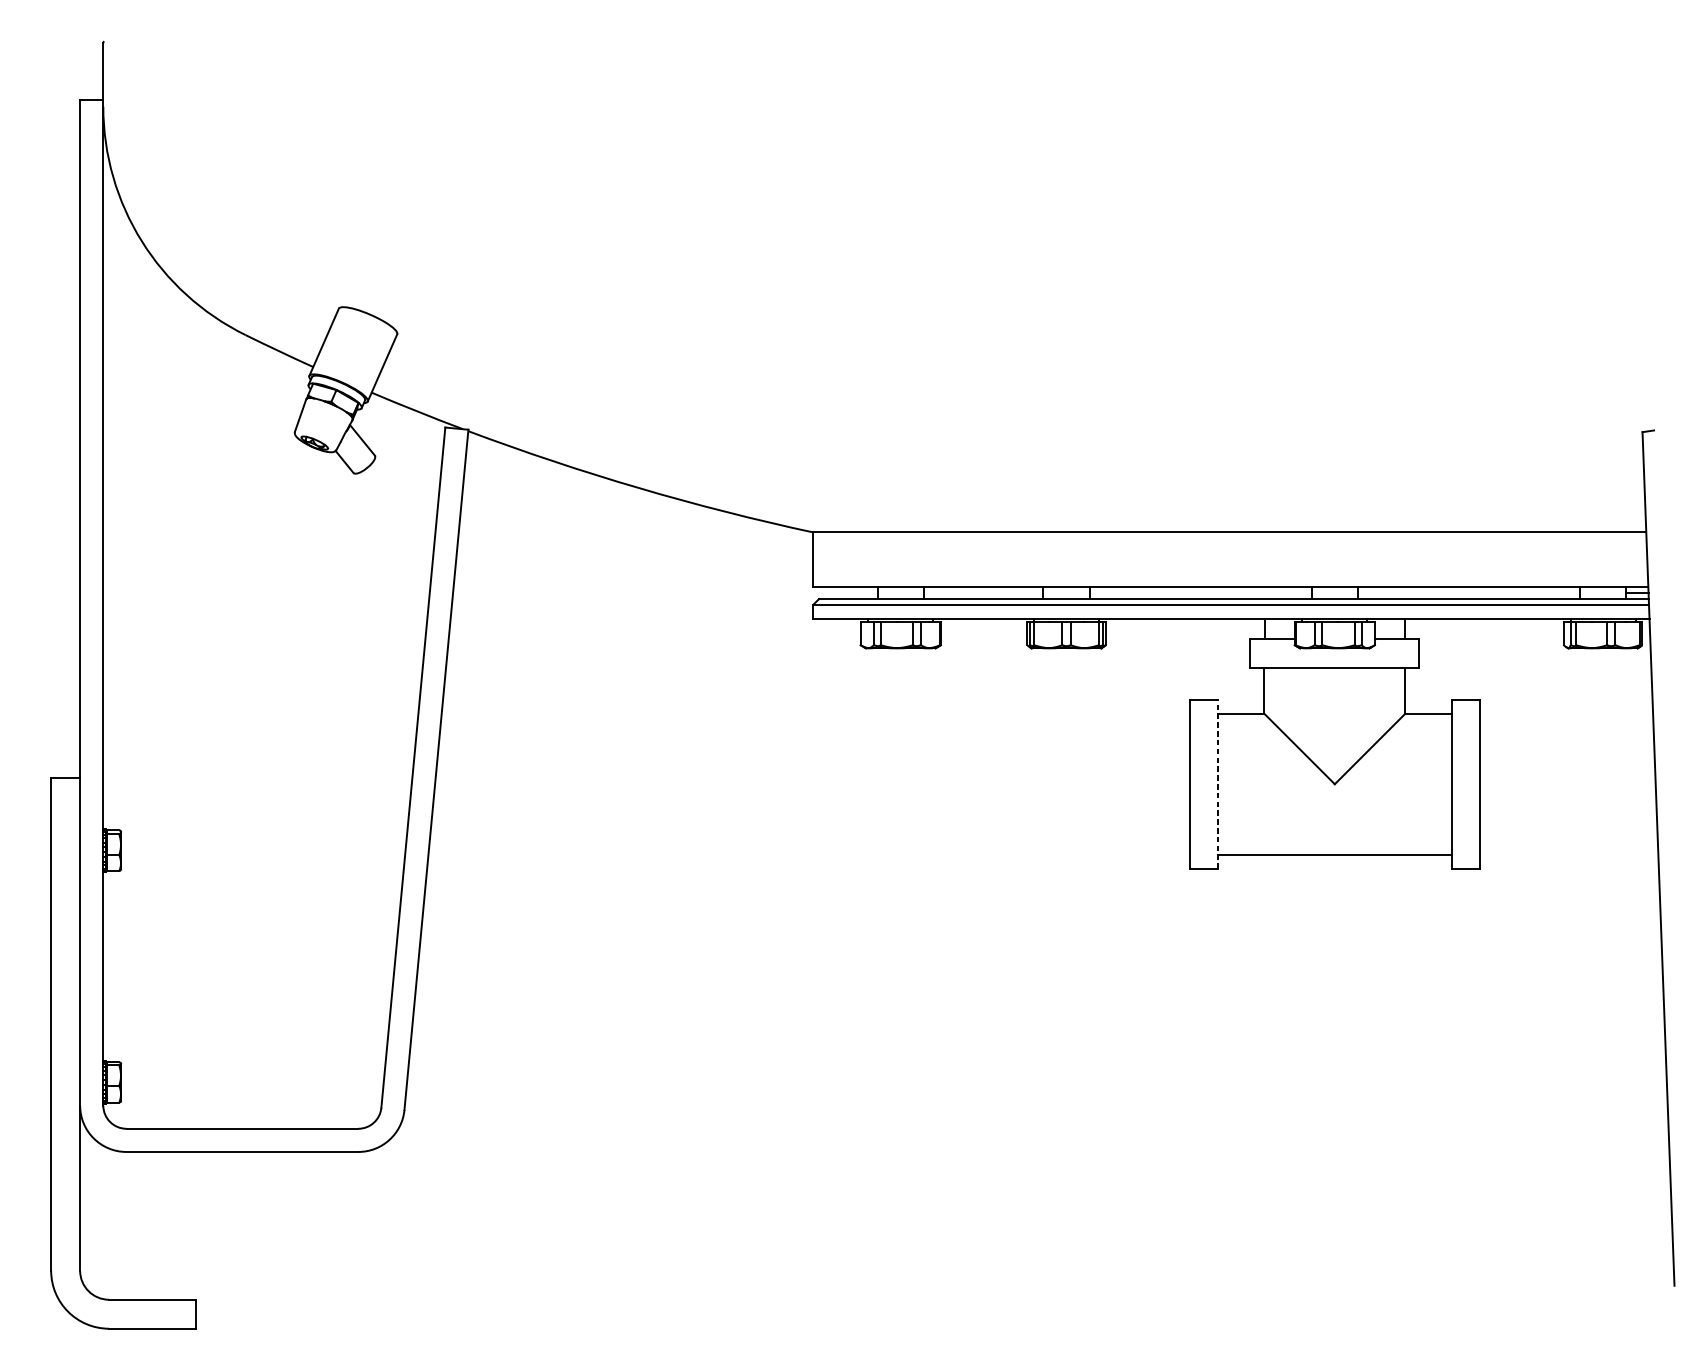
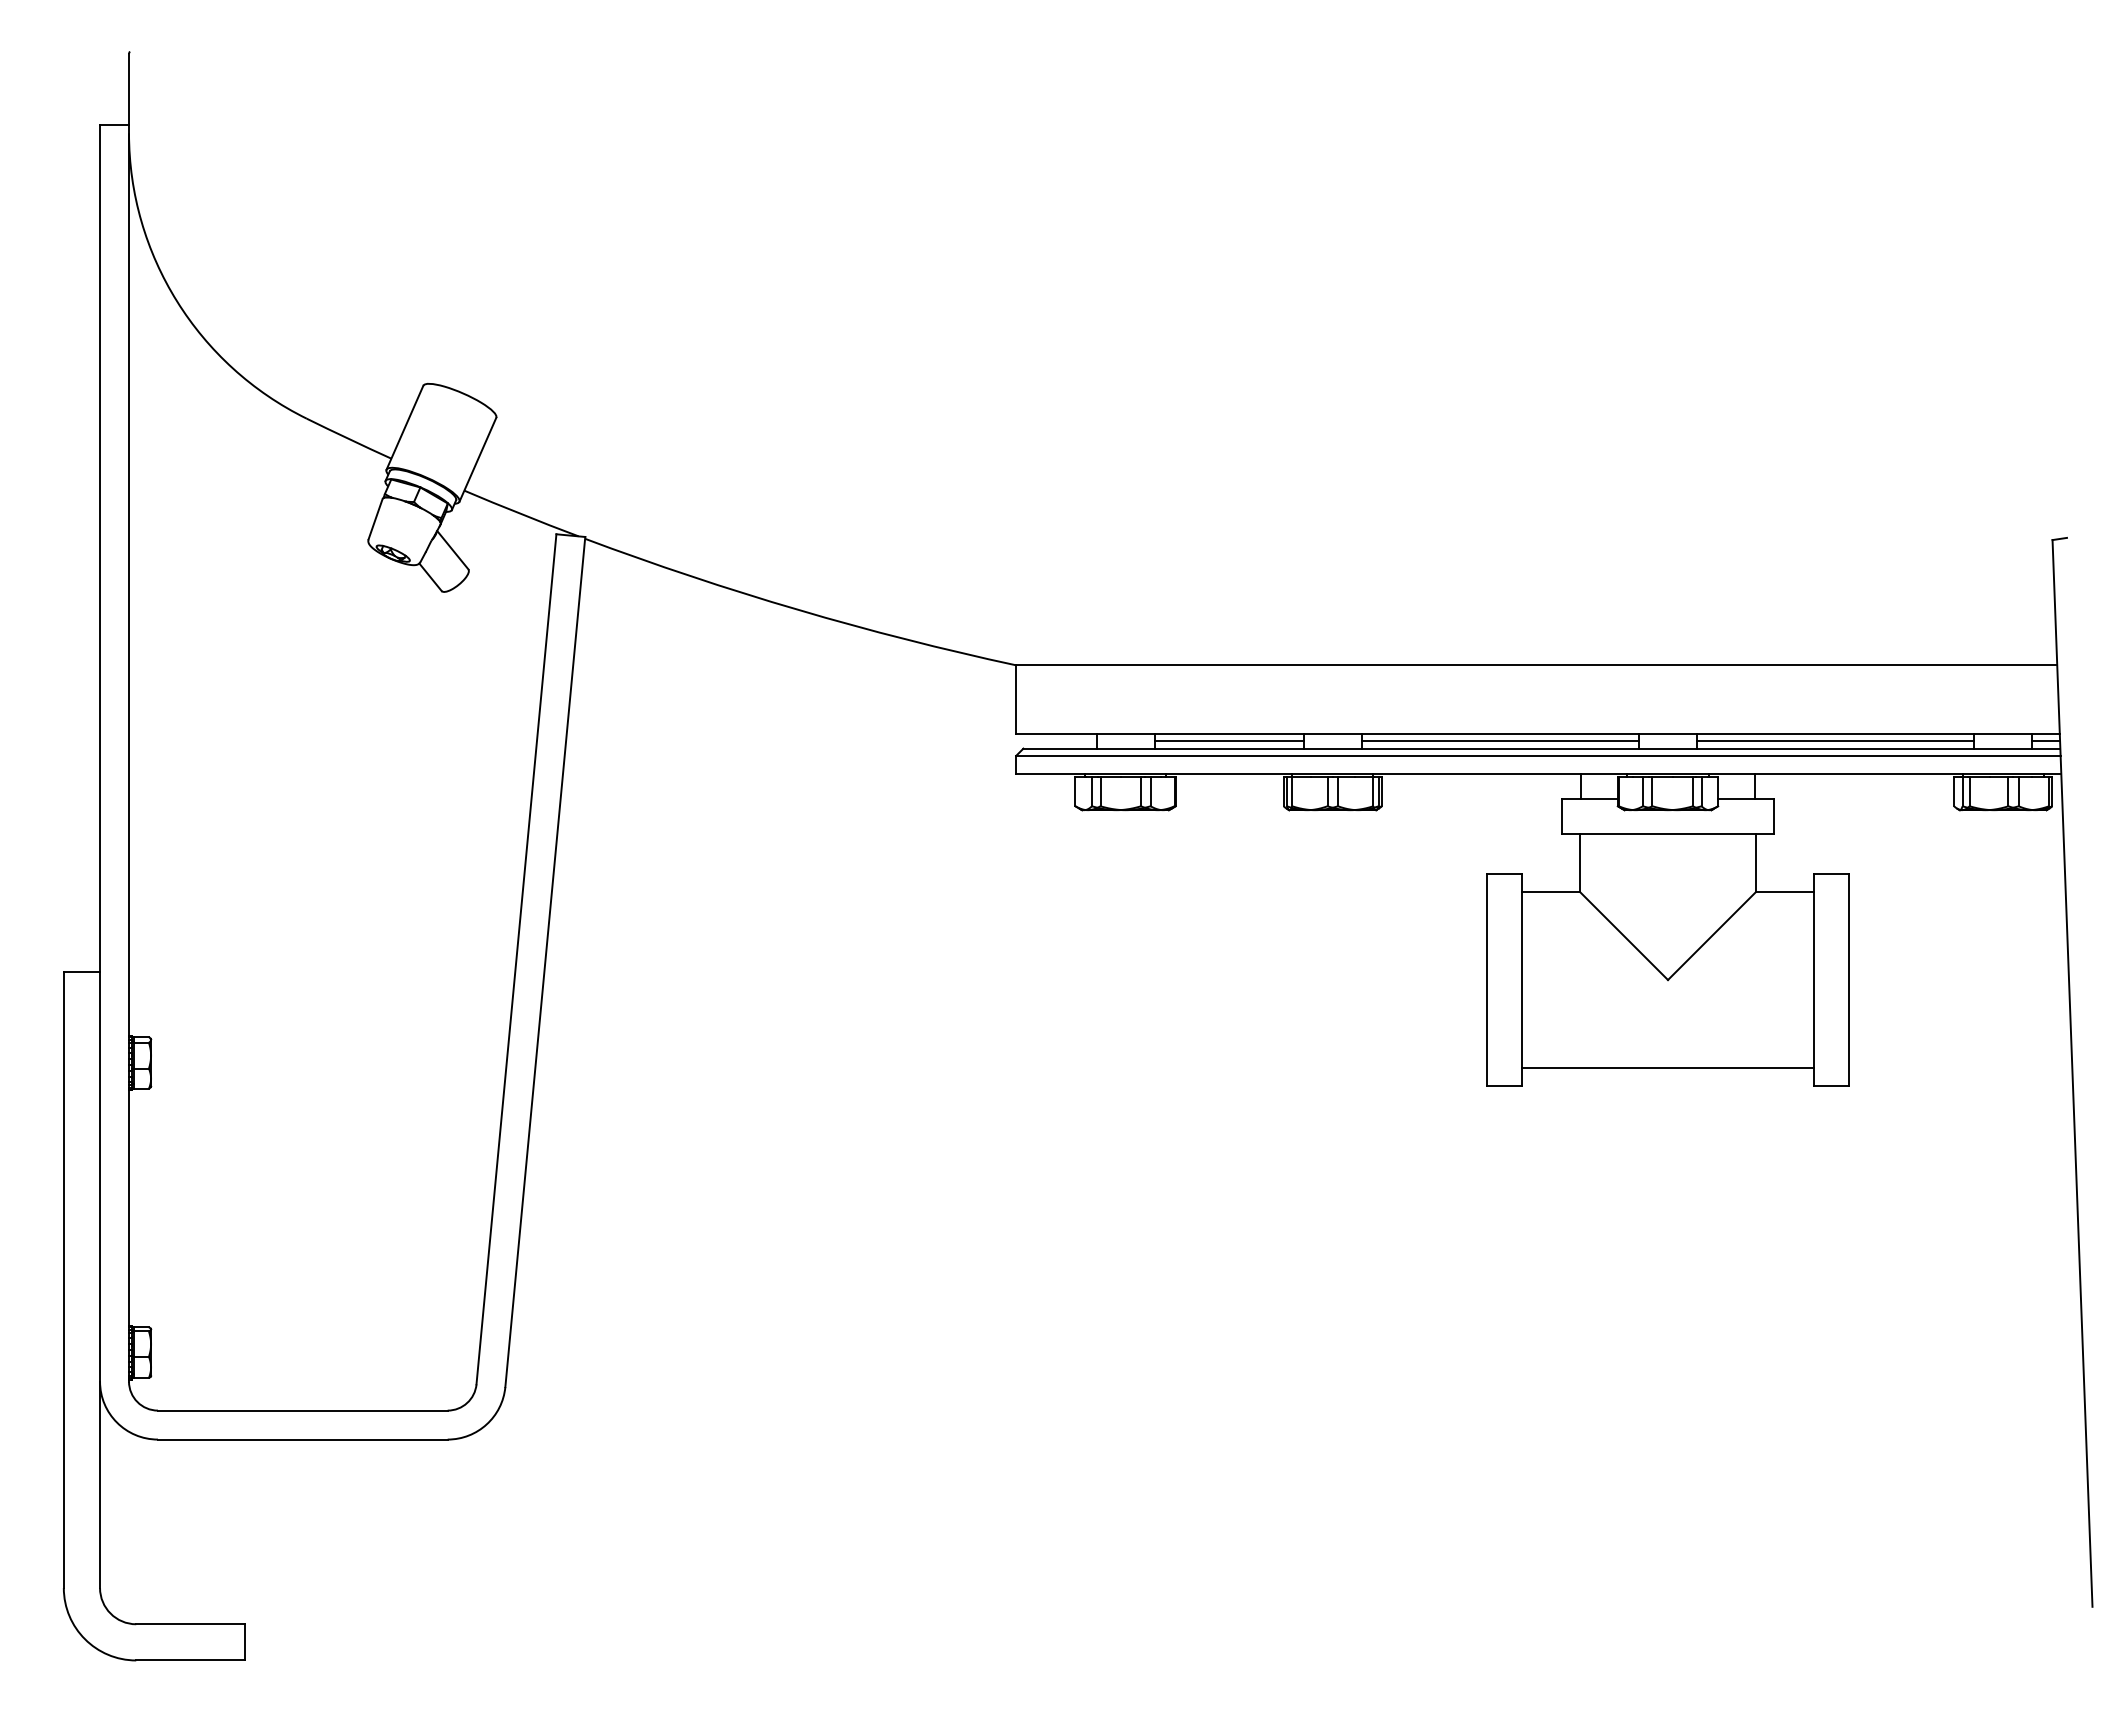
line: (983, 593) -> (1228, 741), added
line: (1200, 593) -> (1500, 741), added
line: (1468, 593) -> (1835, 741), added
line: (1218, 784) -> (1522, 980), dashed -> solid

